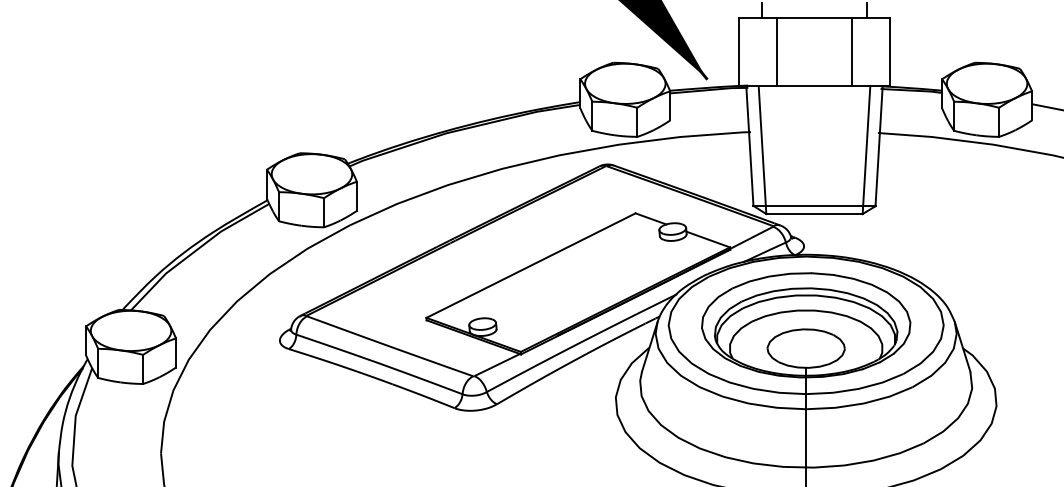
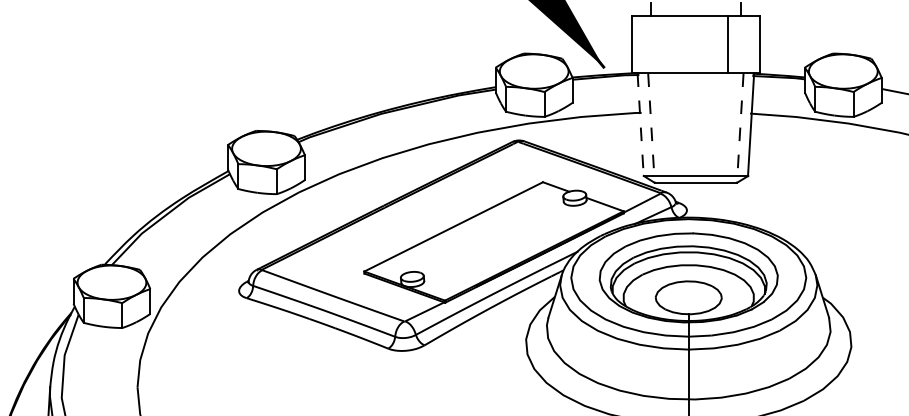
line: (776, 52) -> (663, 44), removed
line: (749, 146) -> (640, 125), solid -> dashed
line: (762, 150) -> (651, 128), solid -> dashed
line: (866, 150) -> (740, 128), solid -> dashed

